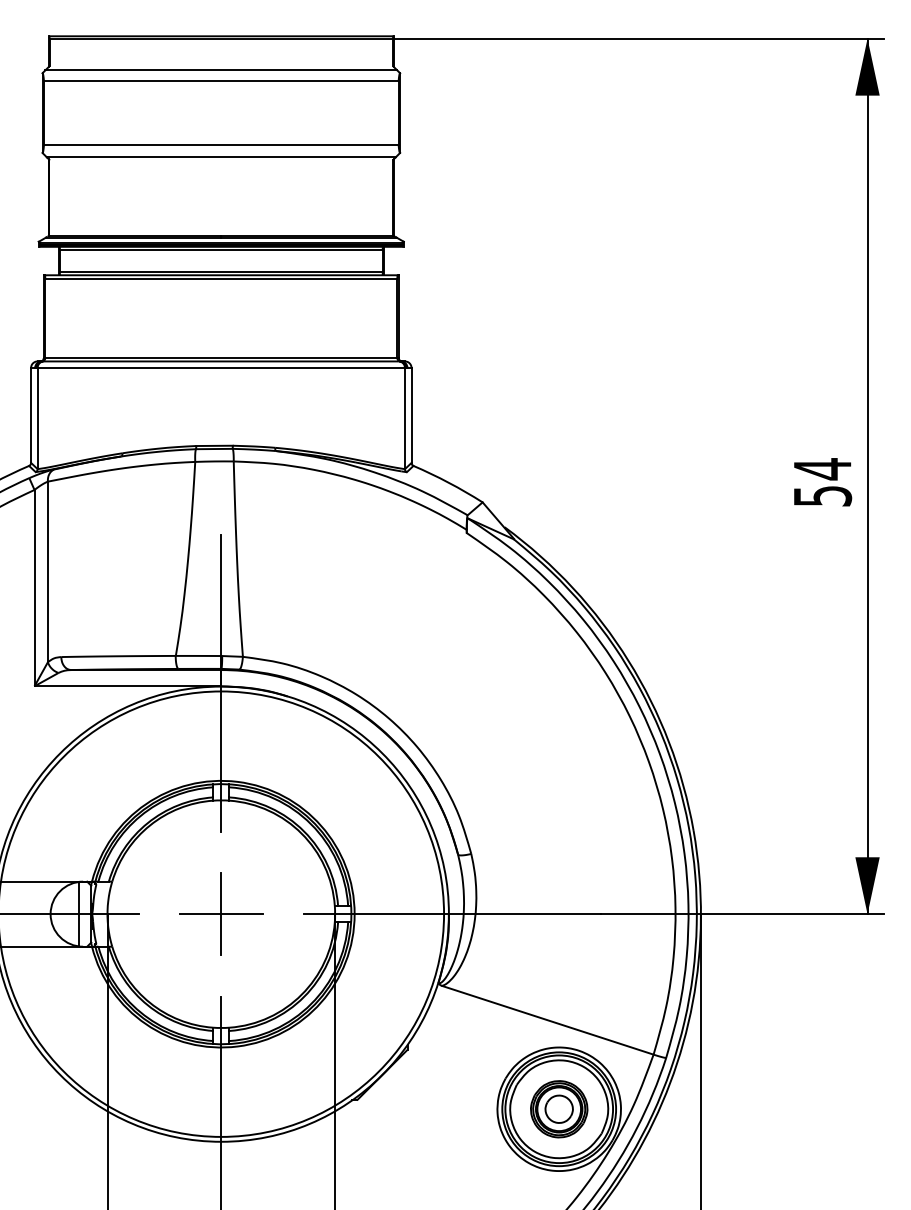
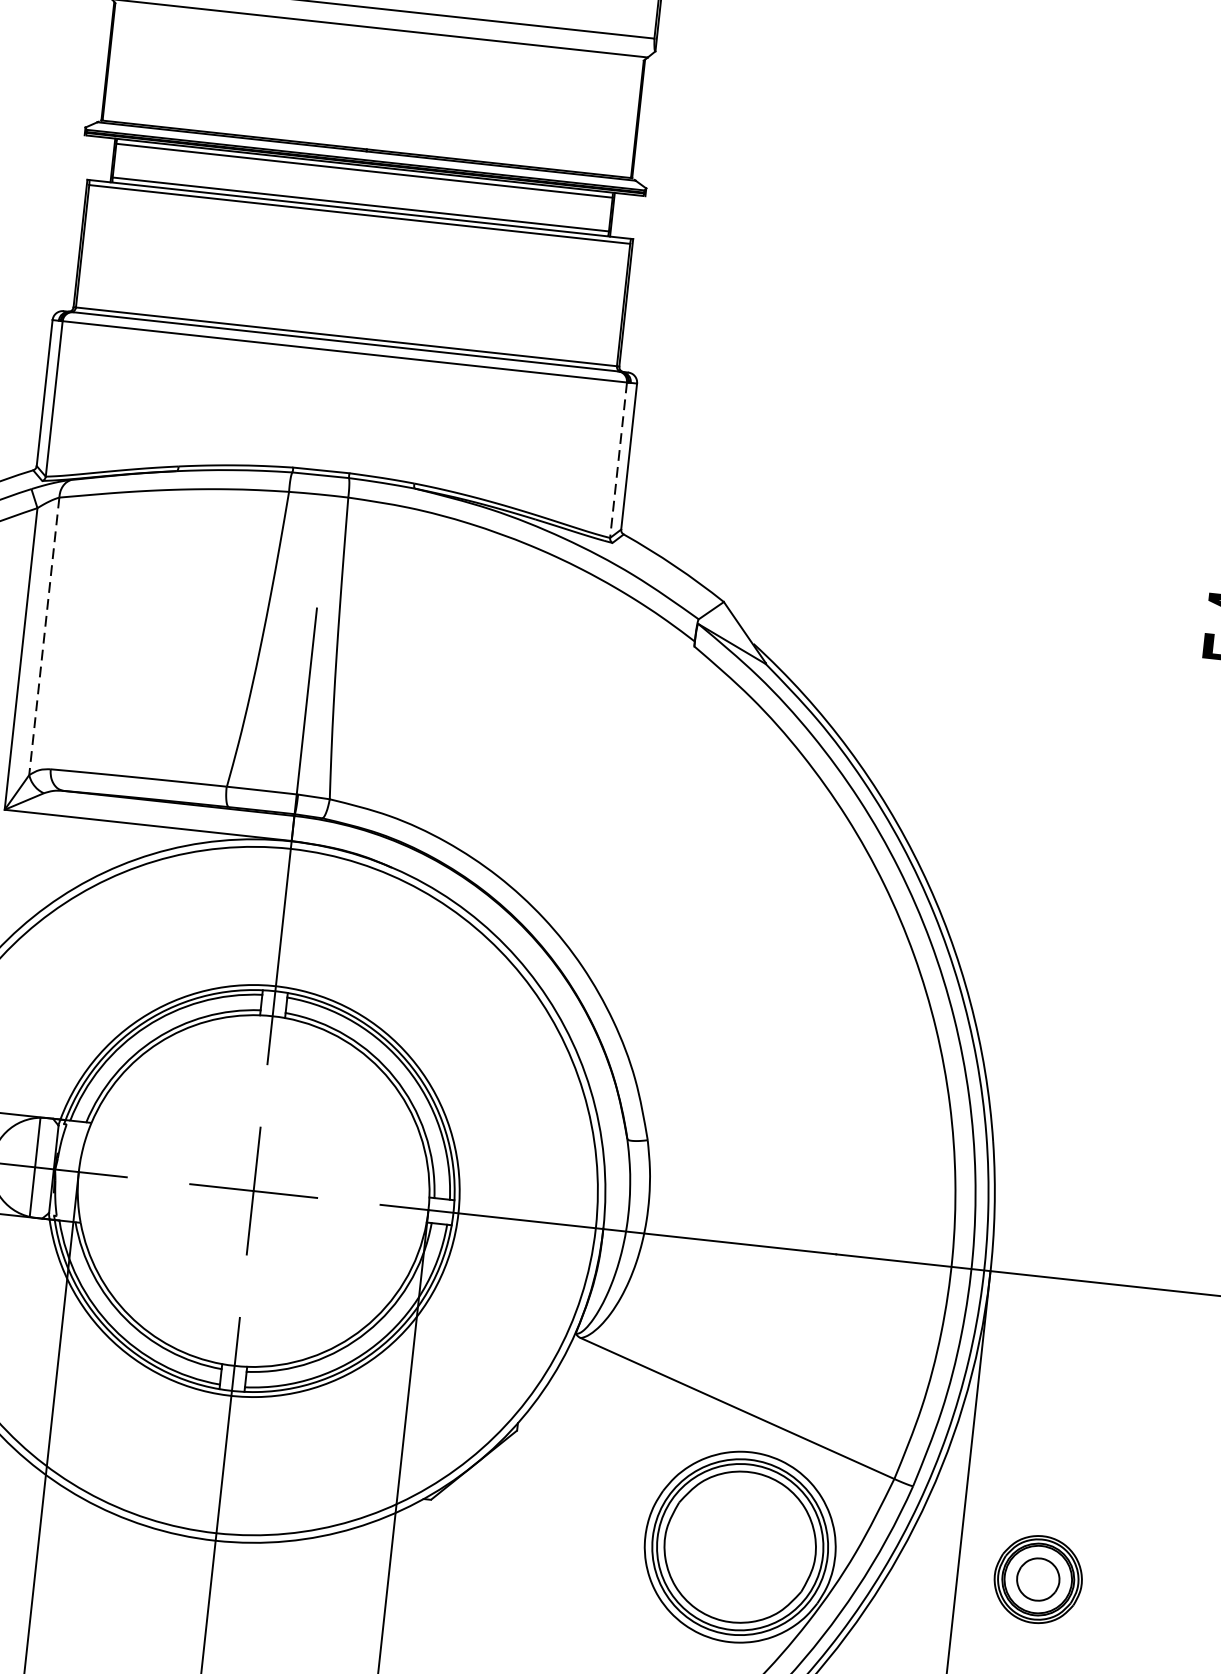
line: (404, 418) -> (617, 460), solid -> dashed
line: (47, 572) -> (43, 637), solid -> dashed
part: (559, 1109) -> (1038, 1579), moved

